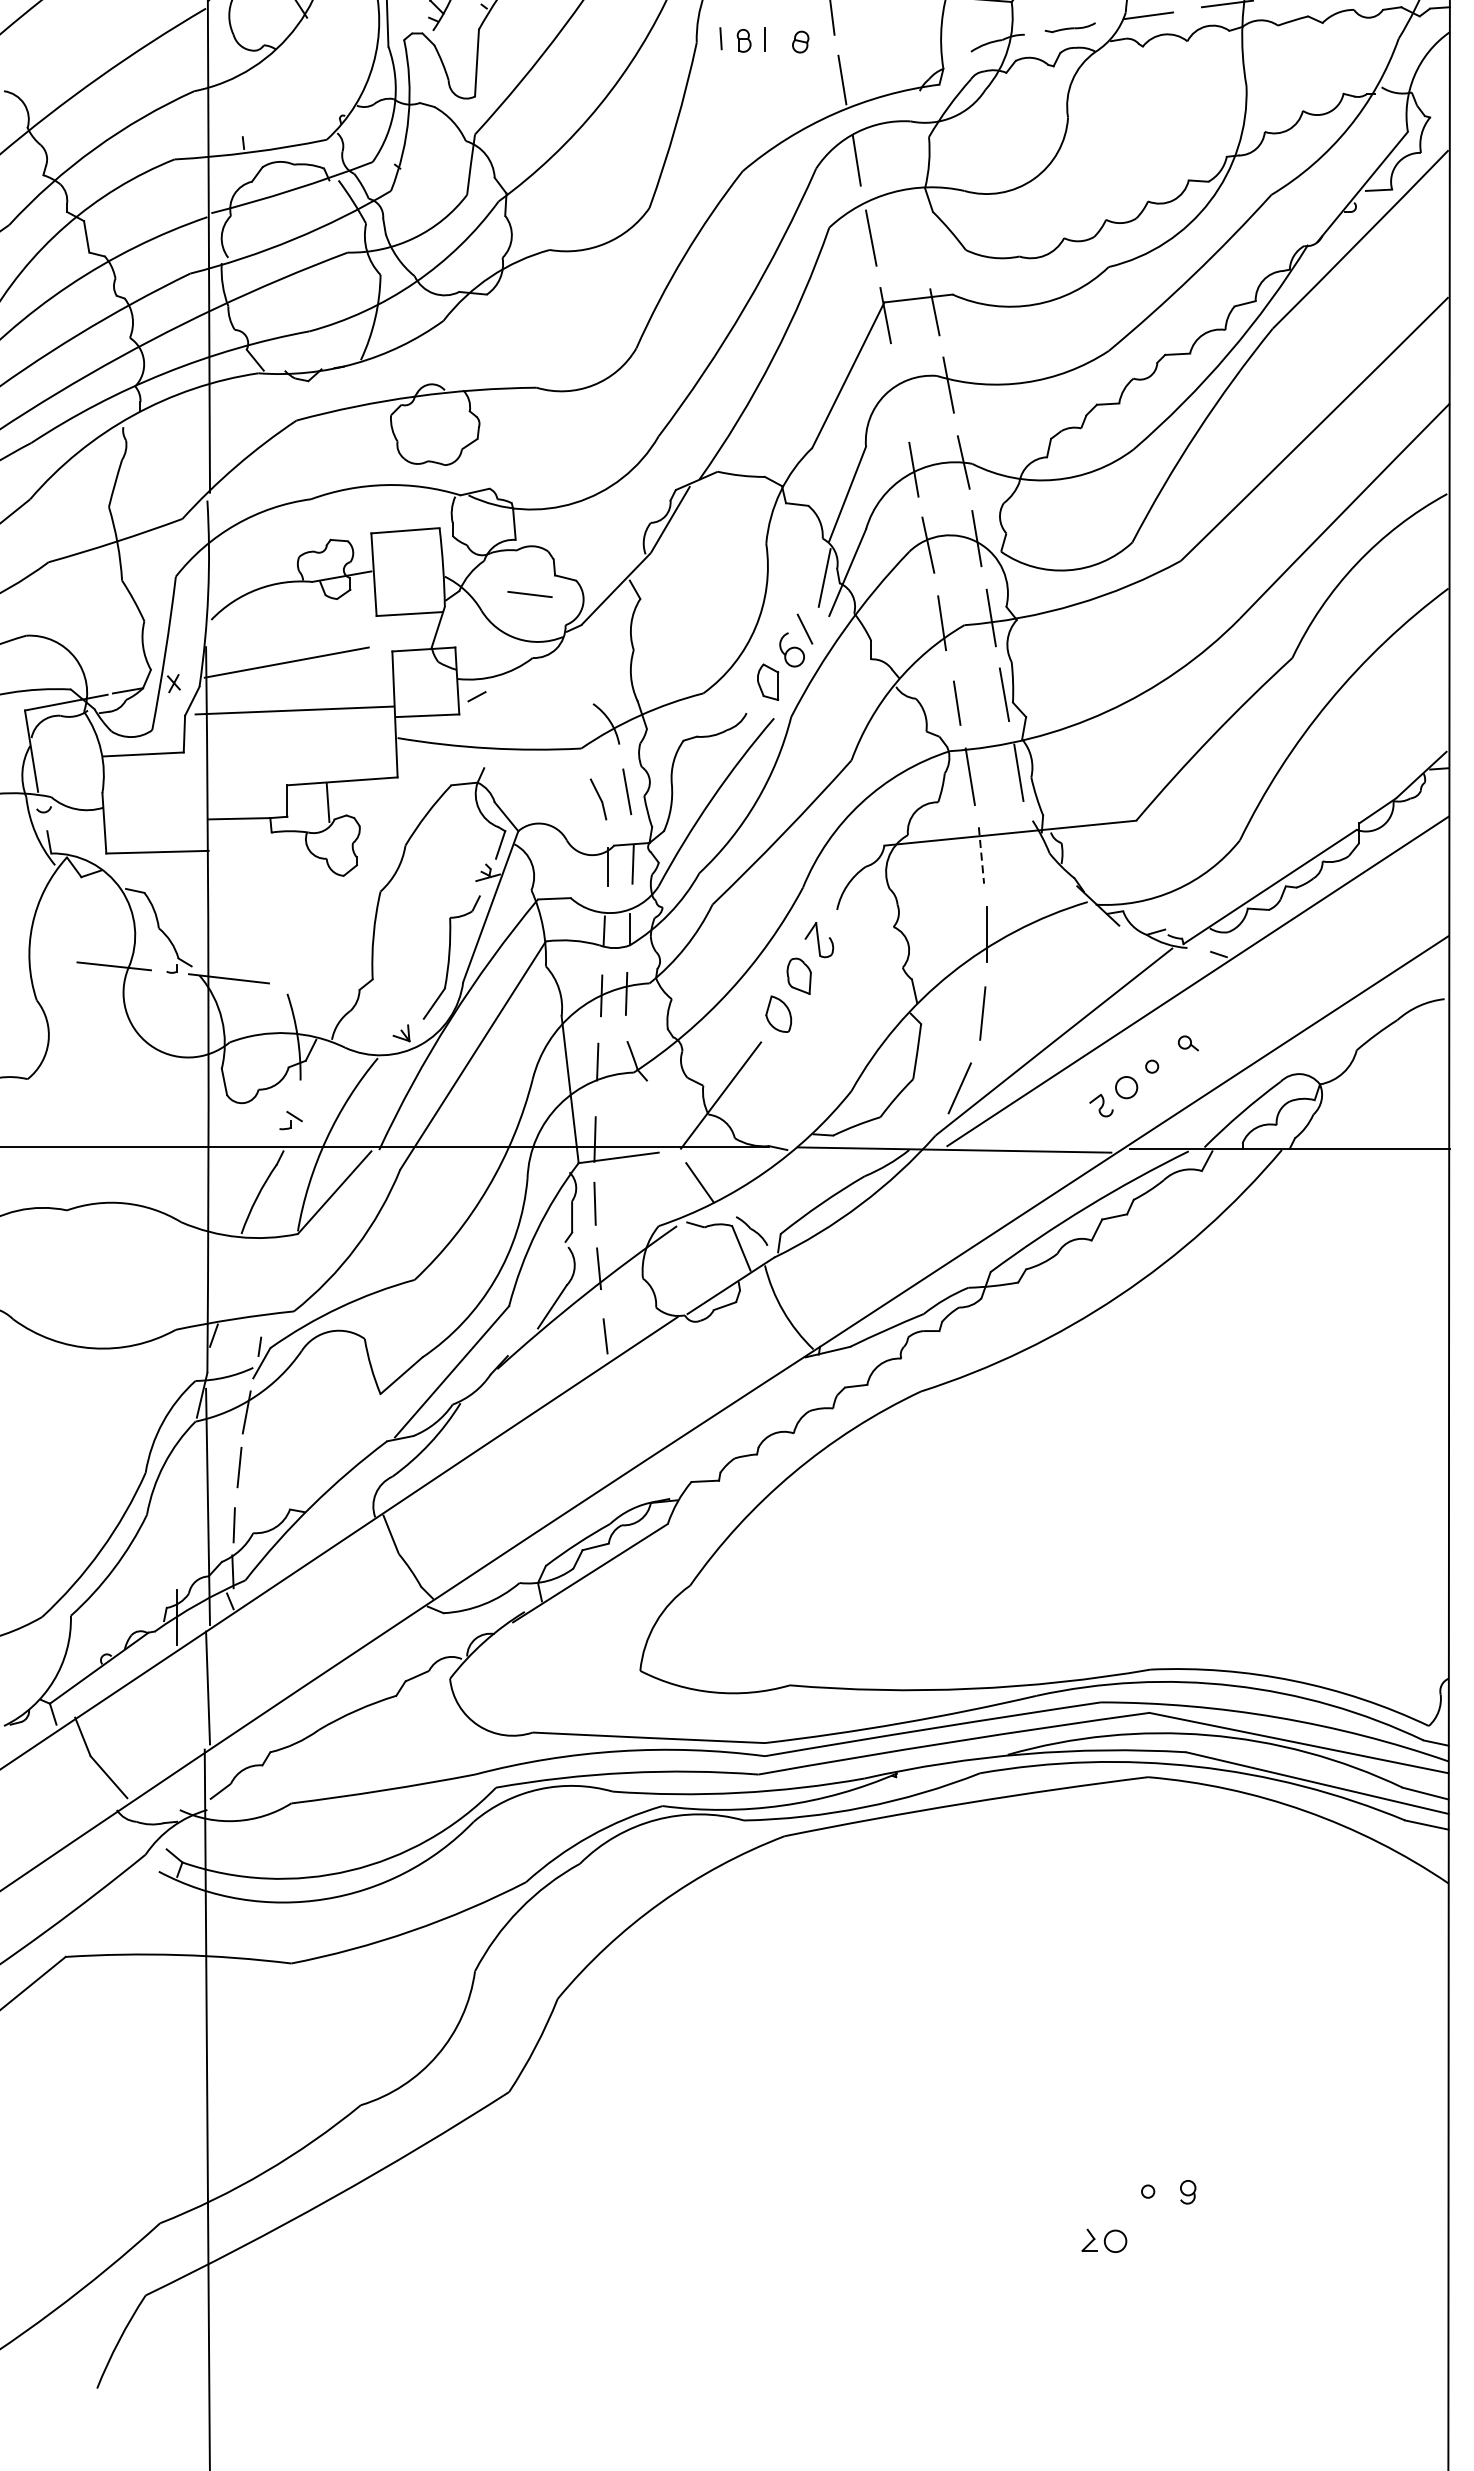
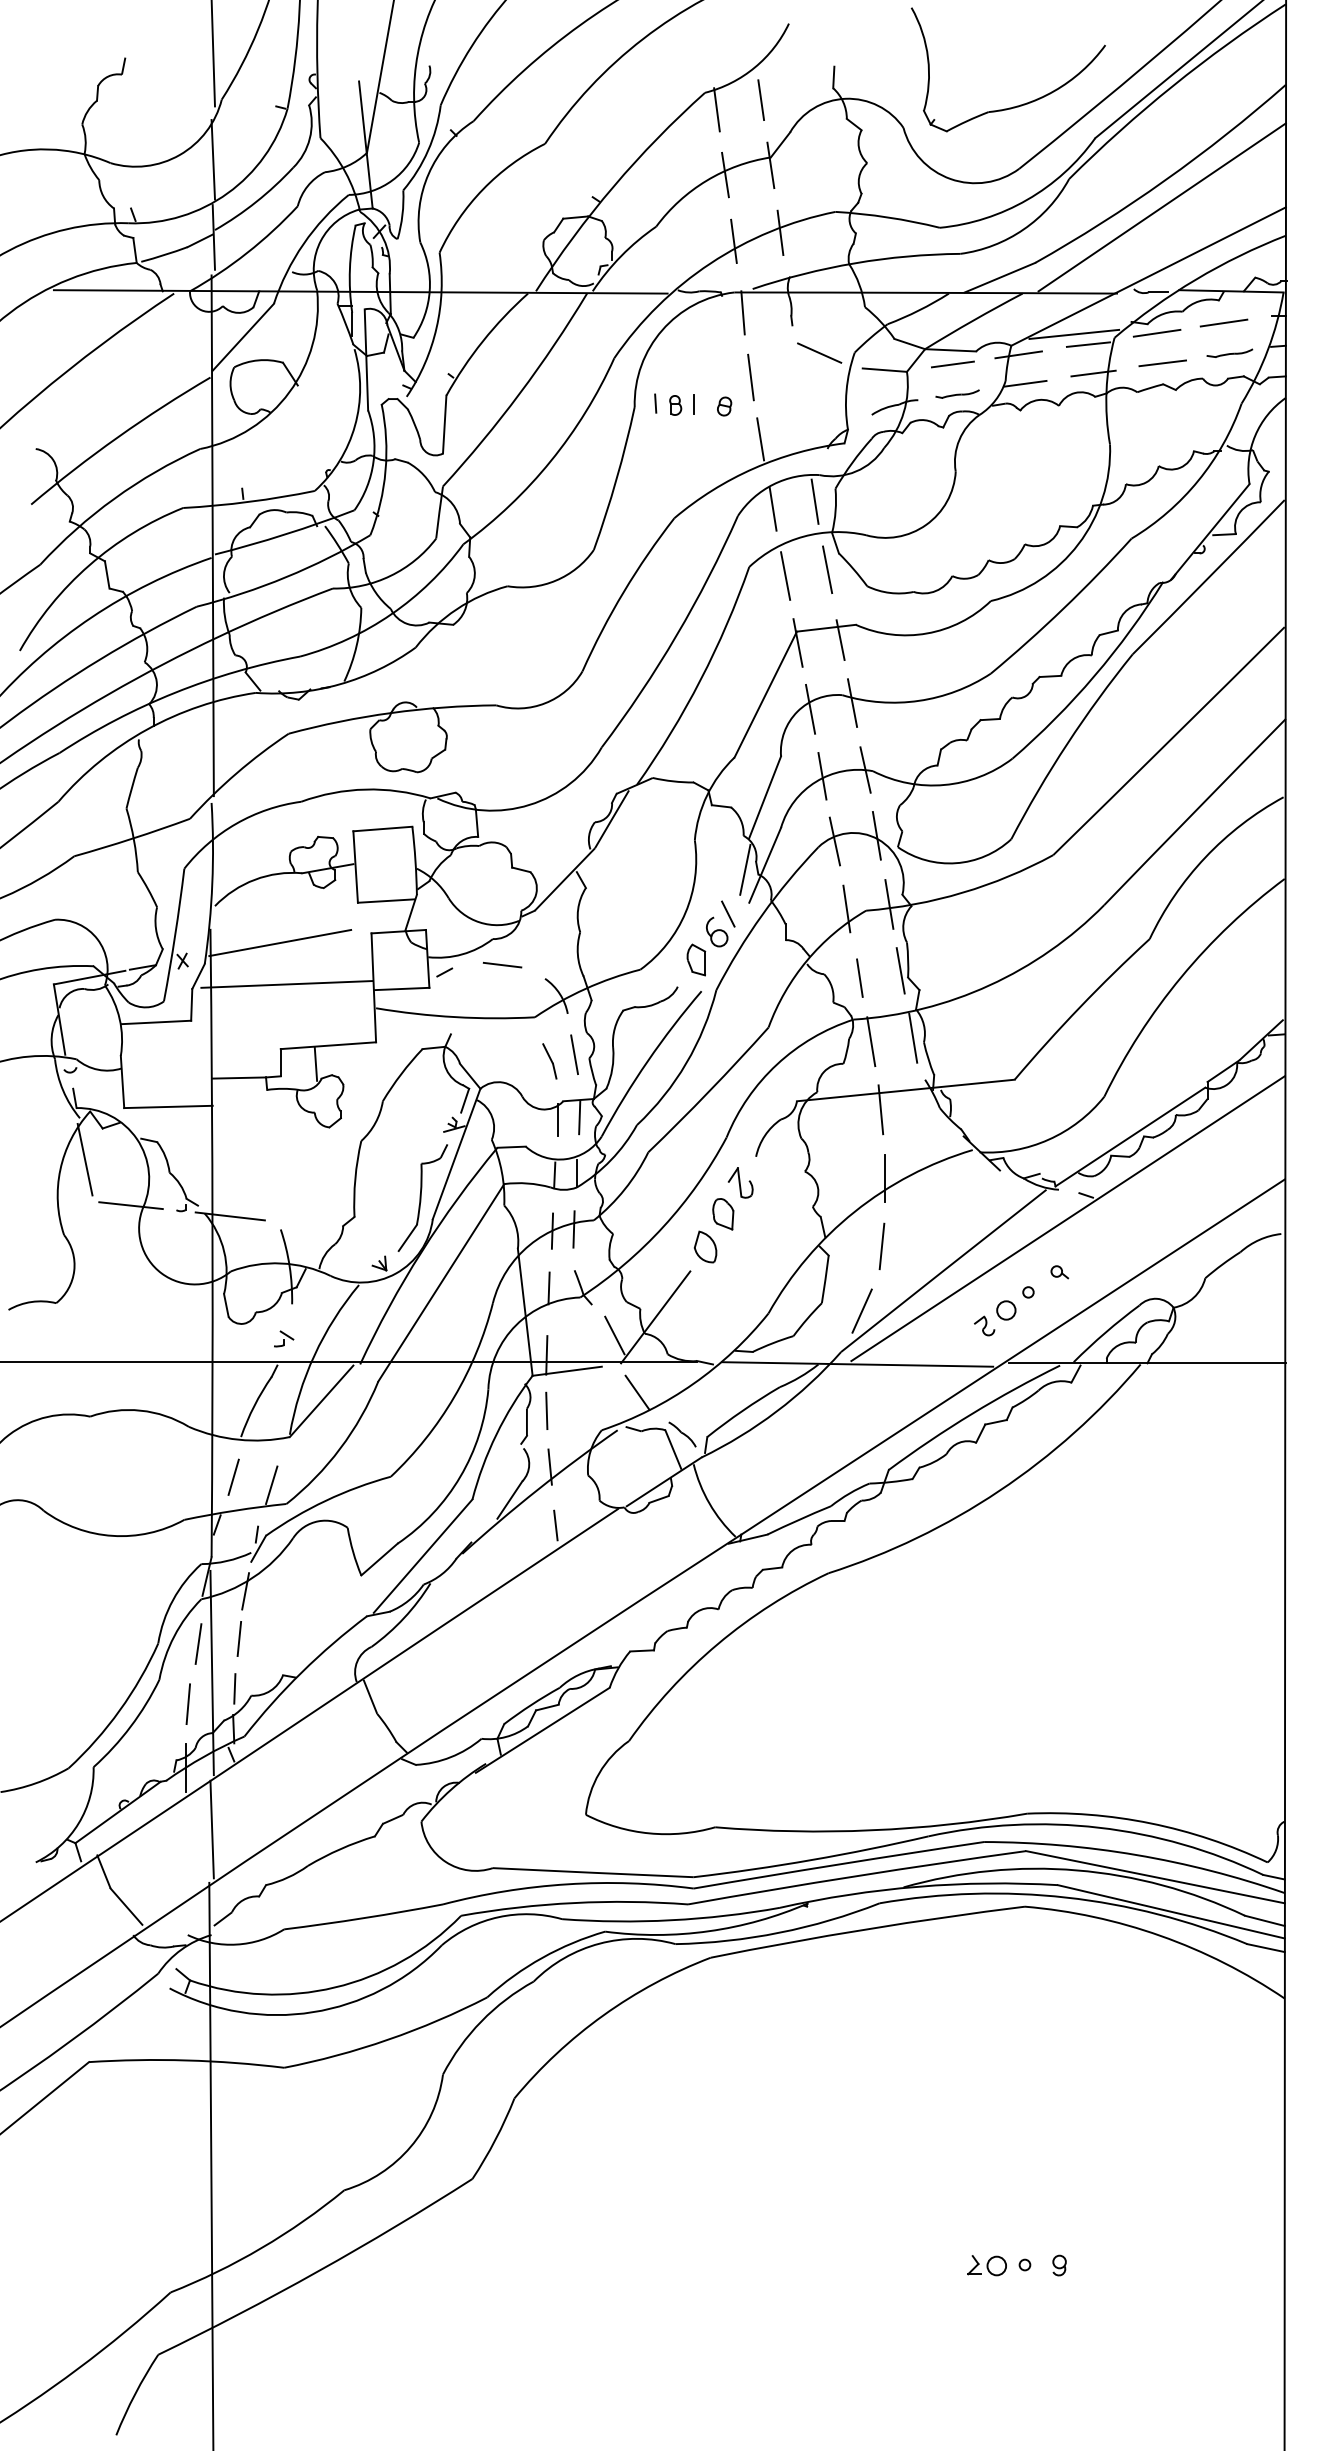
line: (904, 151) -> (814, 501), added
line: (919, 230) -> (827, 569), added
line: (900, 391) -> (810, 708), added
line: (529, 593) -> (502, 964), moved
line: (981, 856) -> (880, 1110), dashed -> solid
line: (60, 912) -> (84, 1159), added
line: (673, 1116) -> (614, 1335), added
line: (232, 1279) -> (233, 1476), added
line: (276, 1288) -> (271, 1484), added
line: (192, 1472) -> (198, 1643), added
line: (180, 1543) -> (188, 1704), added
part: (1103, 2240) -> (986, 2265), moved

